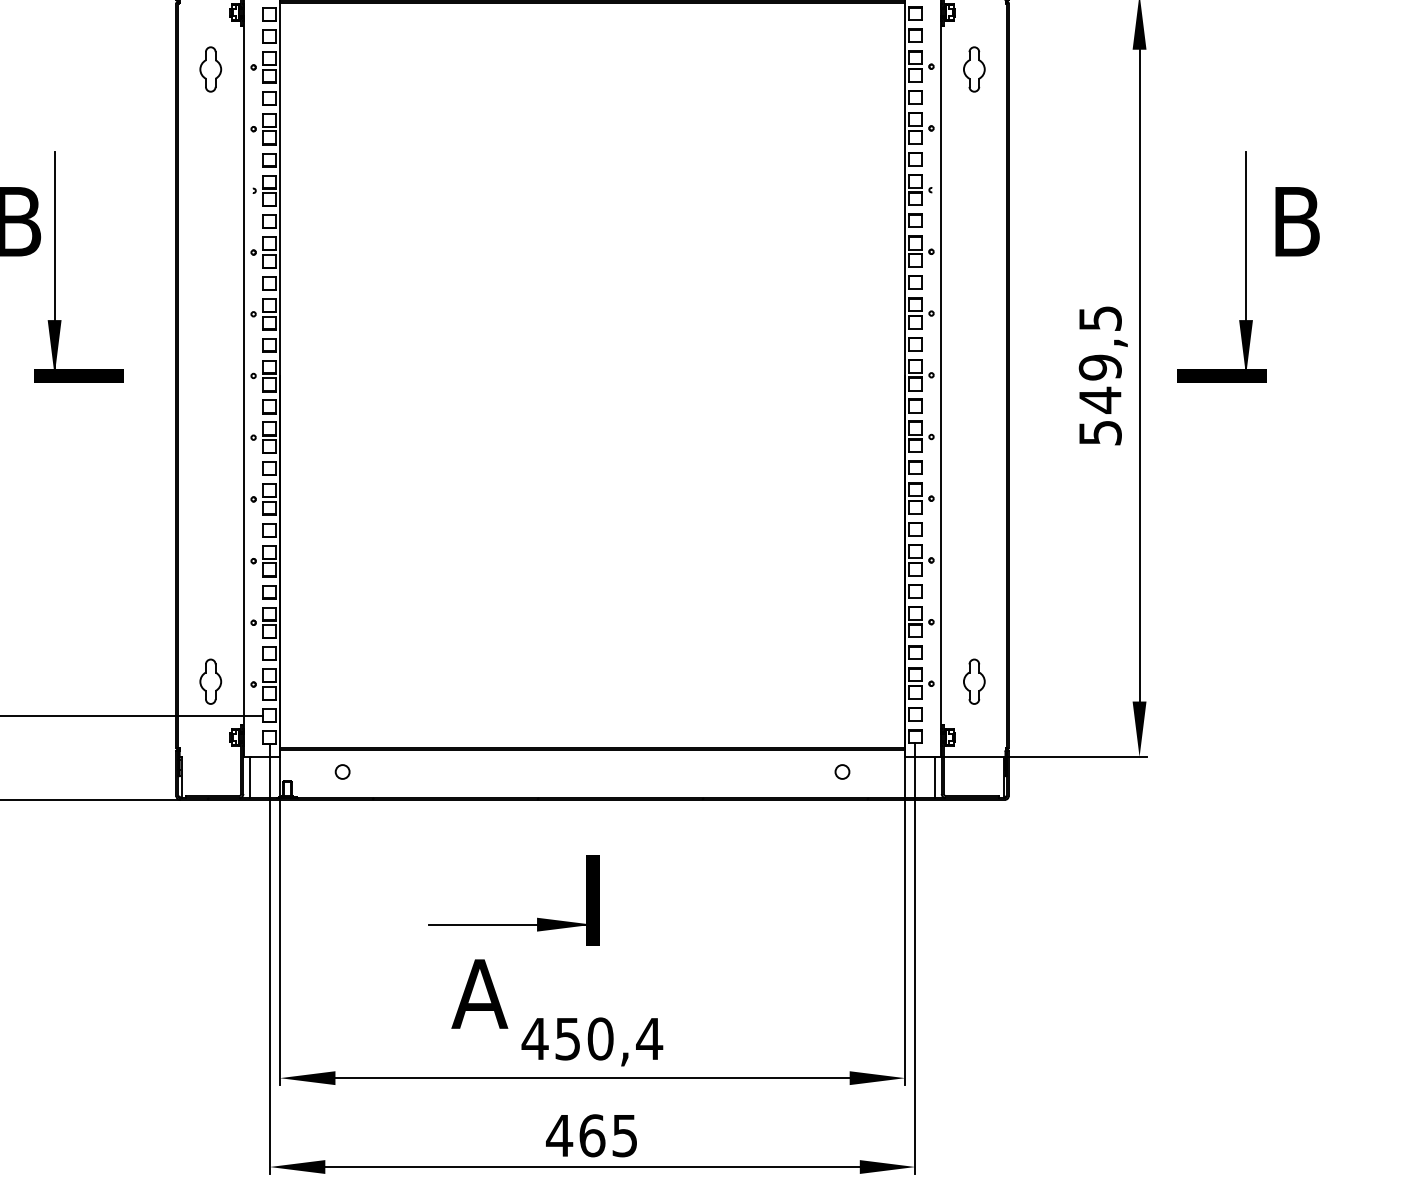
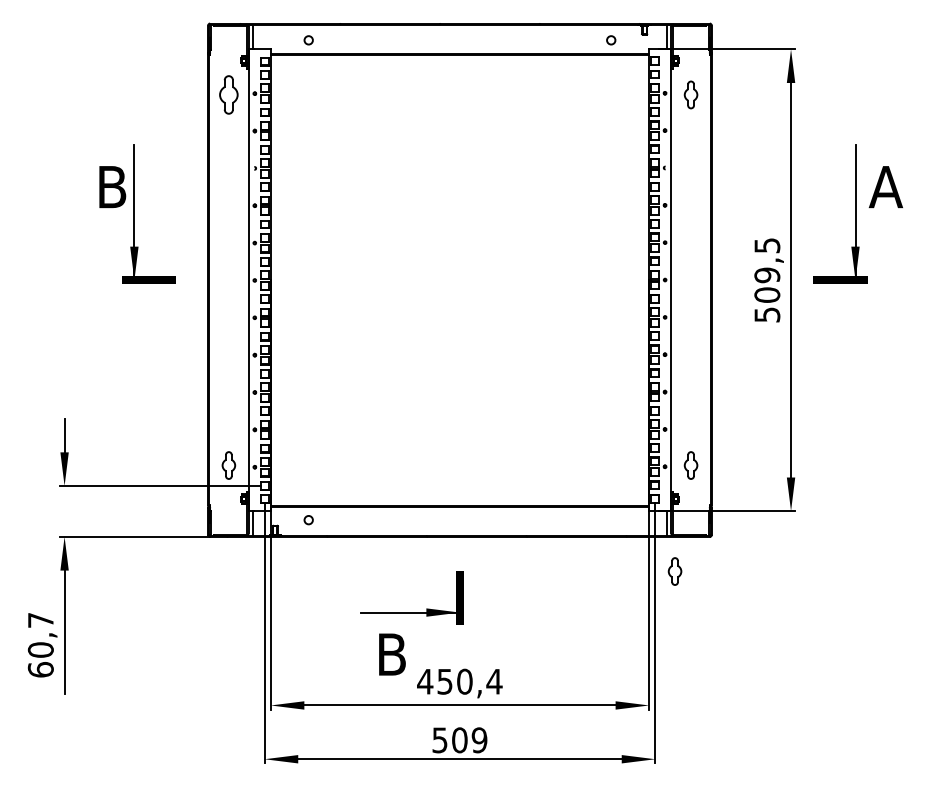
part: (210, 68) -> (228, 94), size x1.4
text: (1295, 222) -> (885, 187), B -> A
text: (1100, 400) -> (767, 295), 549,5 -> 509,5
circle: (842, 772) -> (611, 520), removed
part: (947, 856) -> (674, 571), added
text: (479, 993) -> (391, 654), A -> B
text: (591, 1136) -> (459, 740), 465 -> 509

